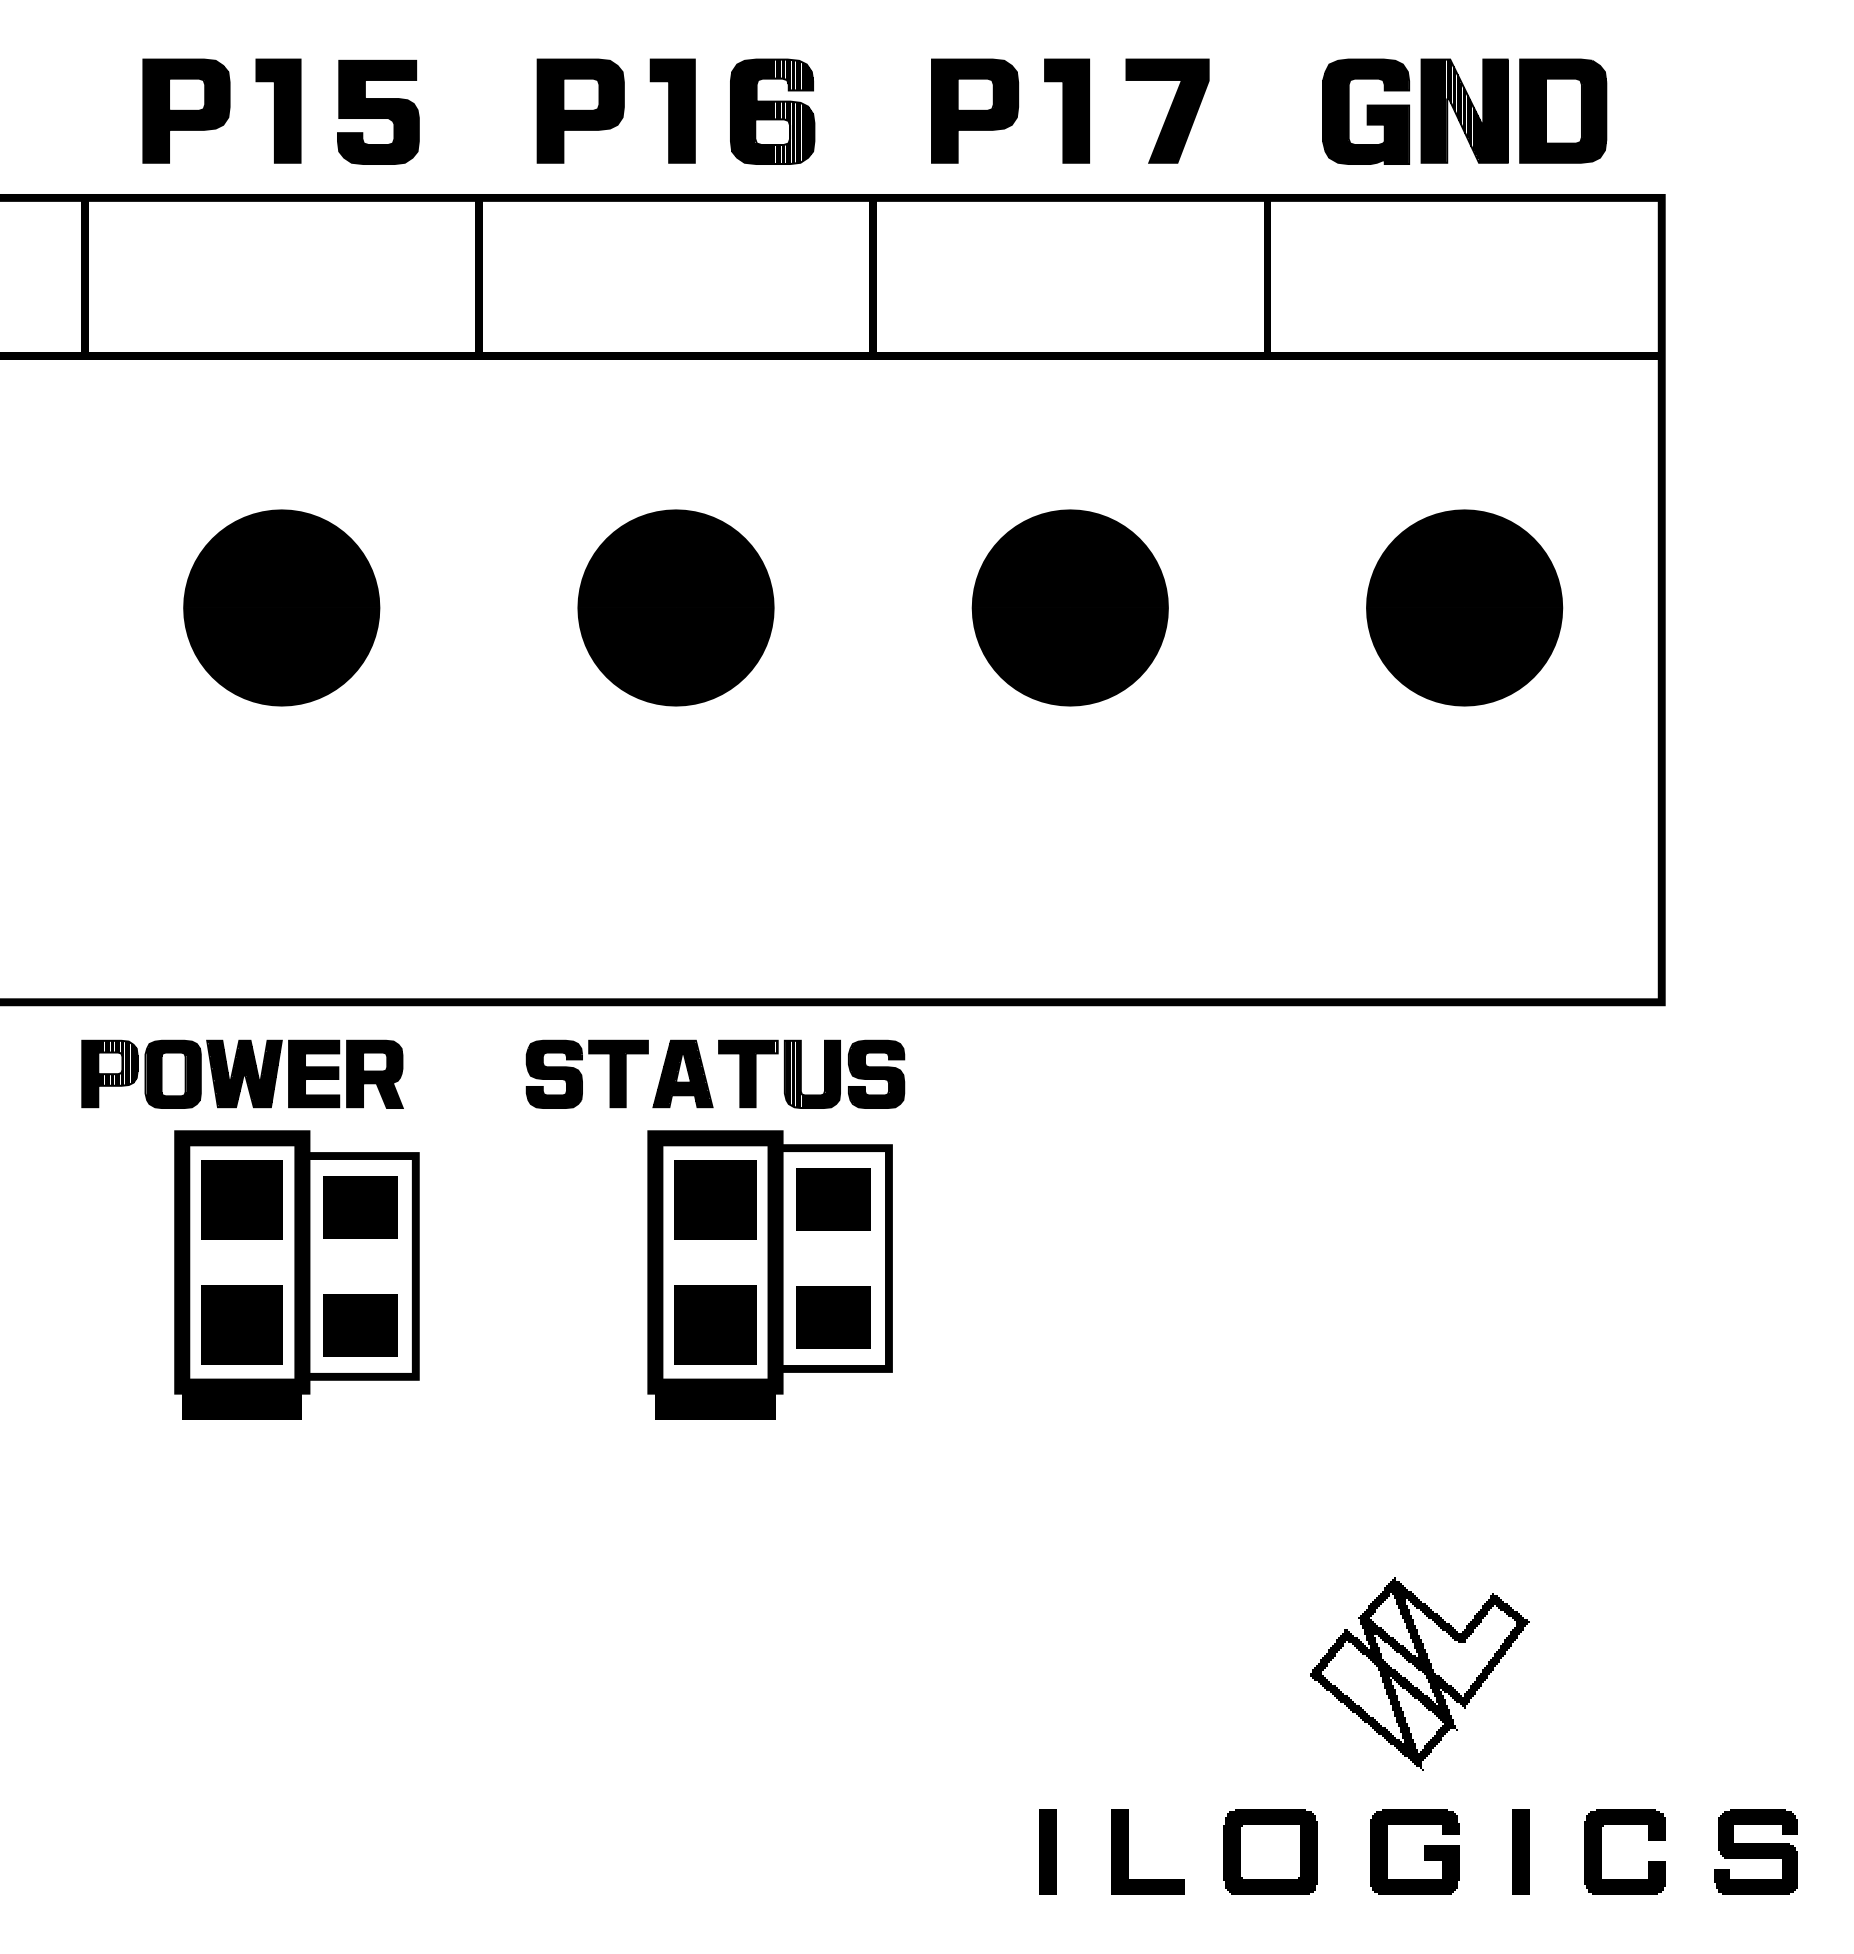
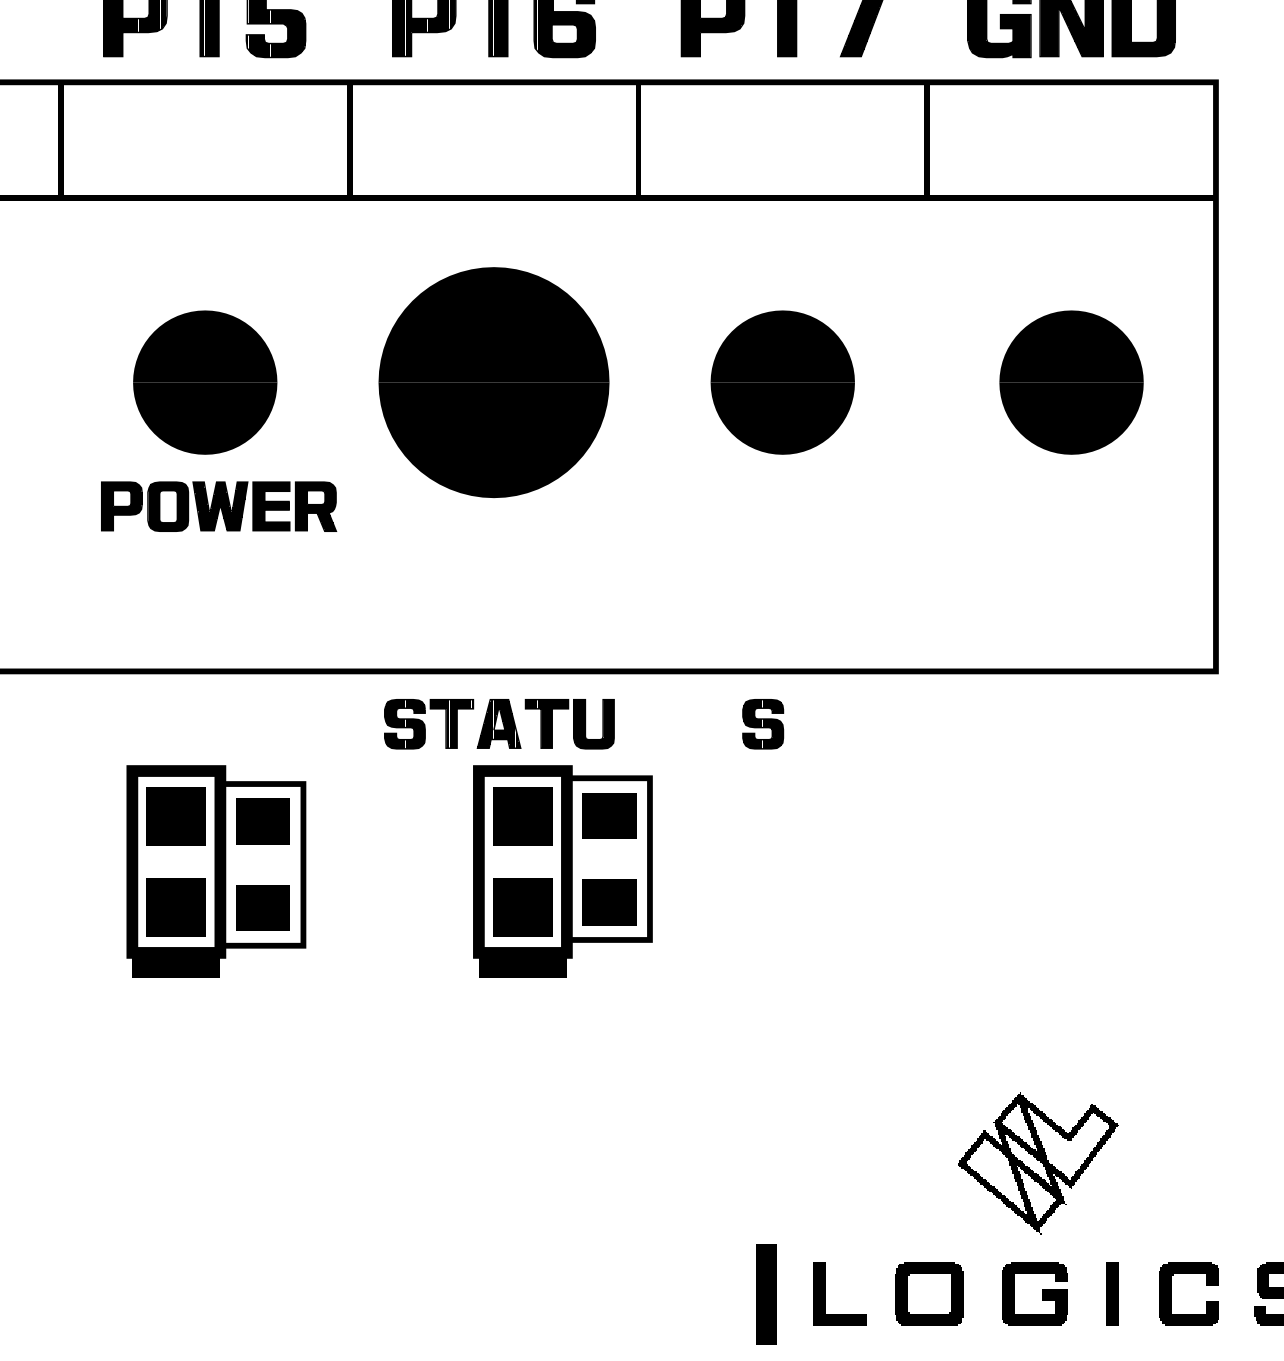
part: (675, 607) -> (493, 382), size x1.6
part: (242, 1073) -> (218, 506), moved
part: (876, 1073) -> (763, 723), moved
part: (1047, 1851) -> (766, 1293), size x1.6

